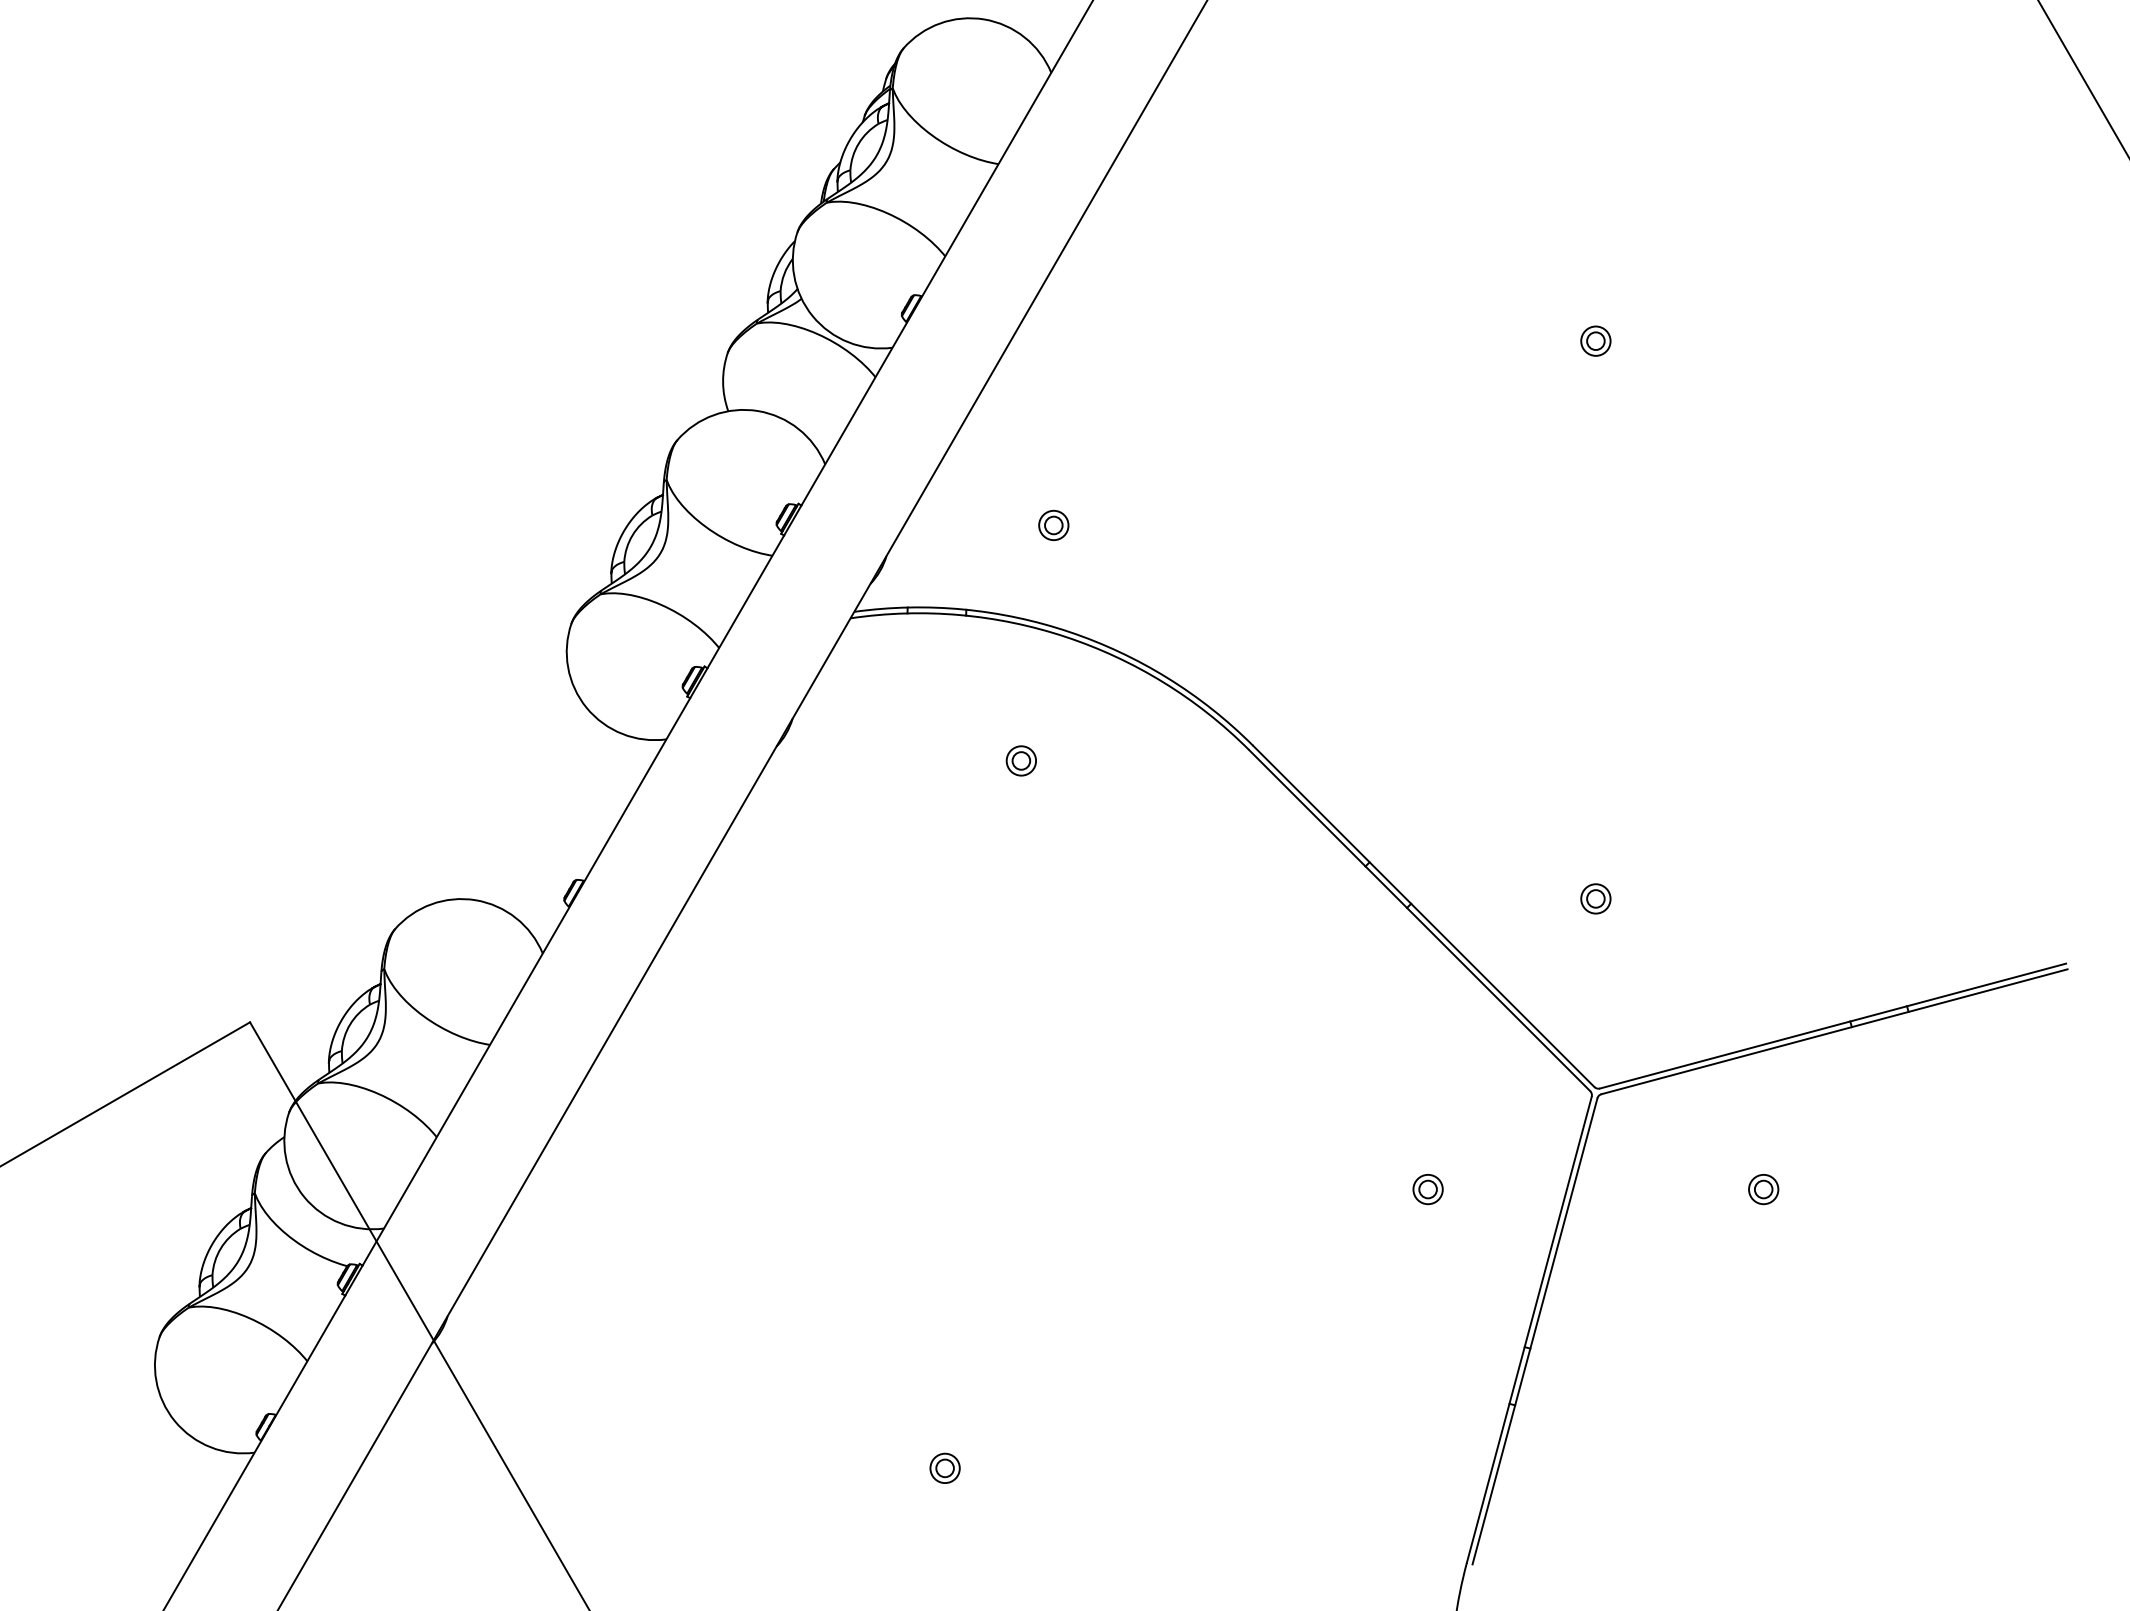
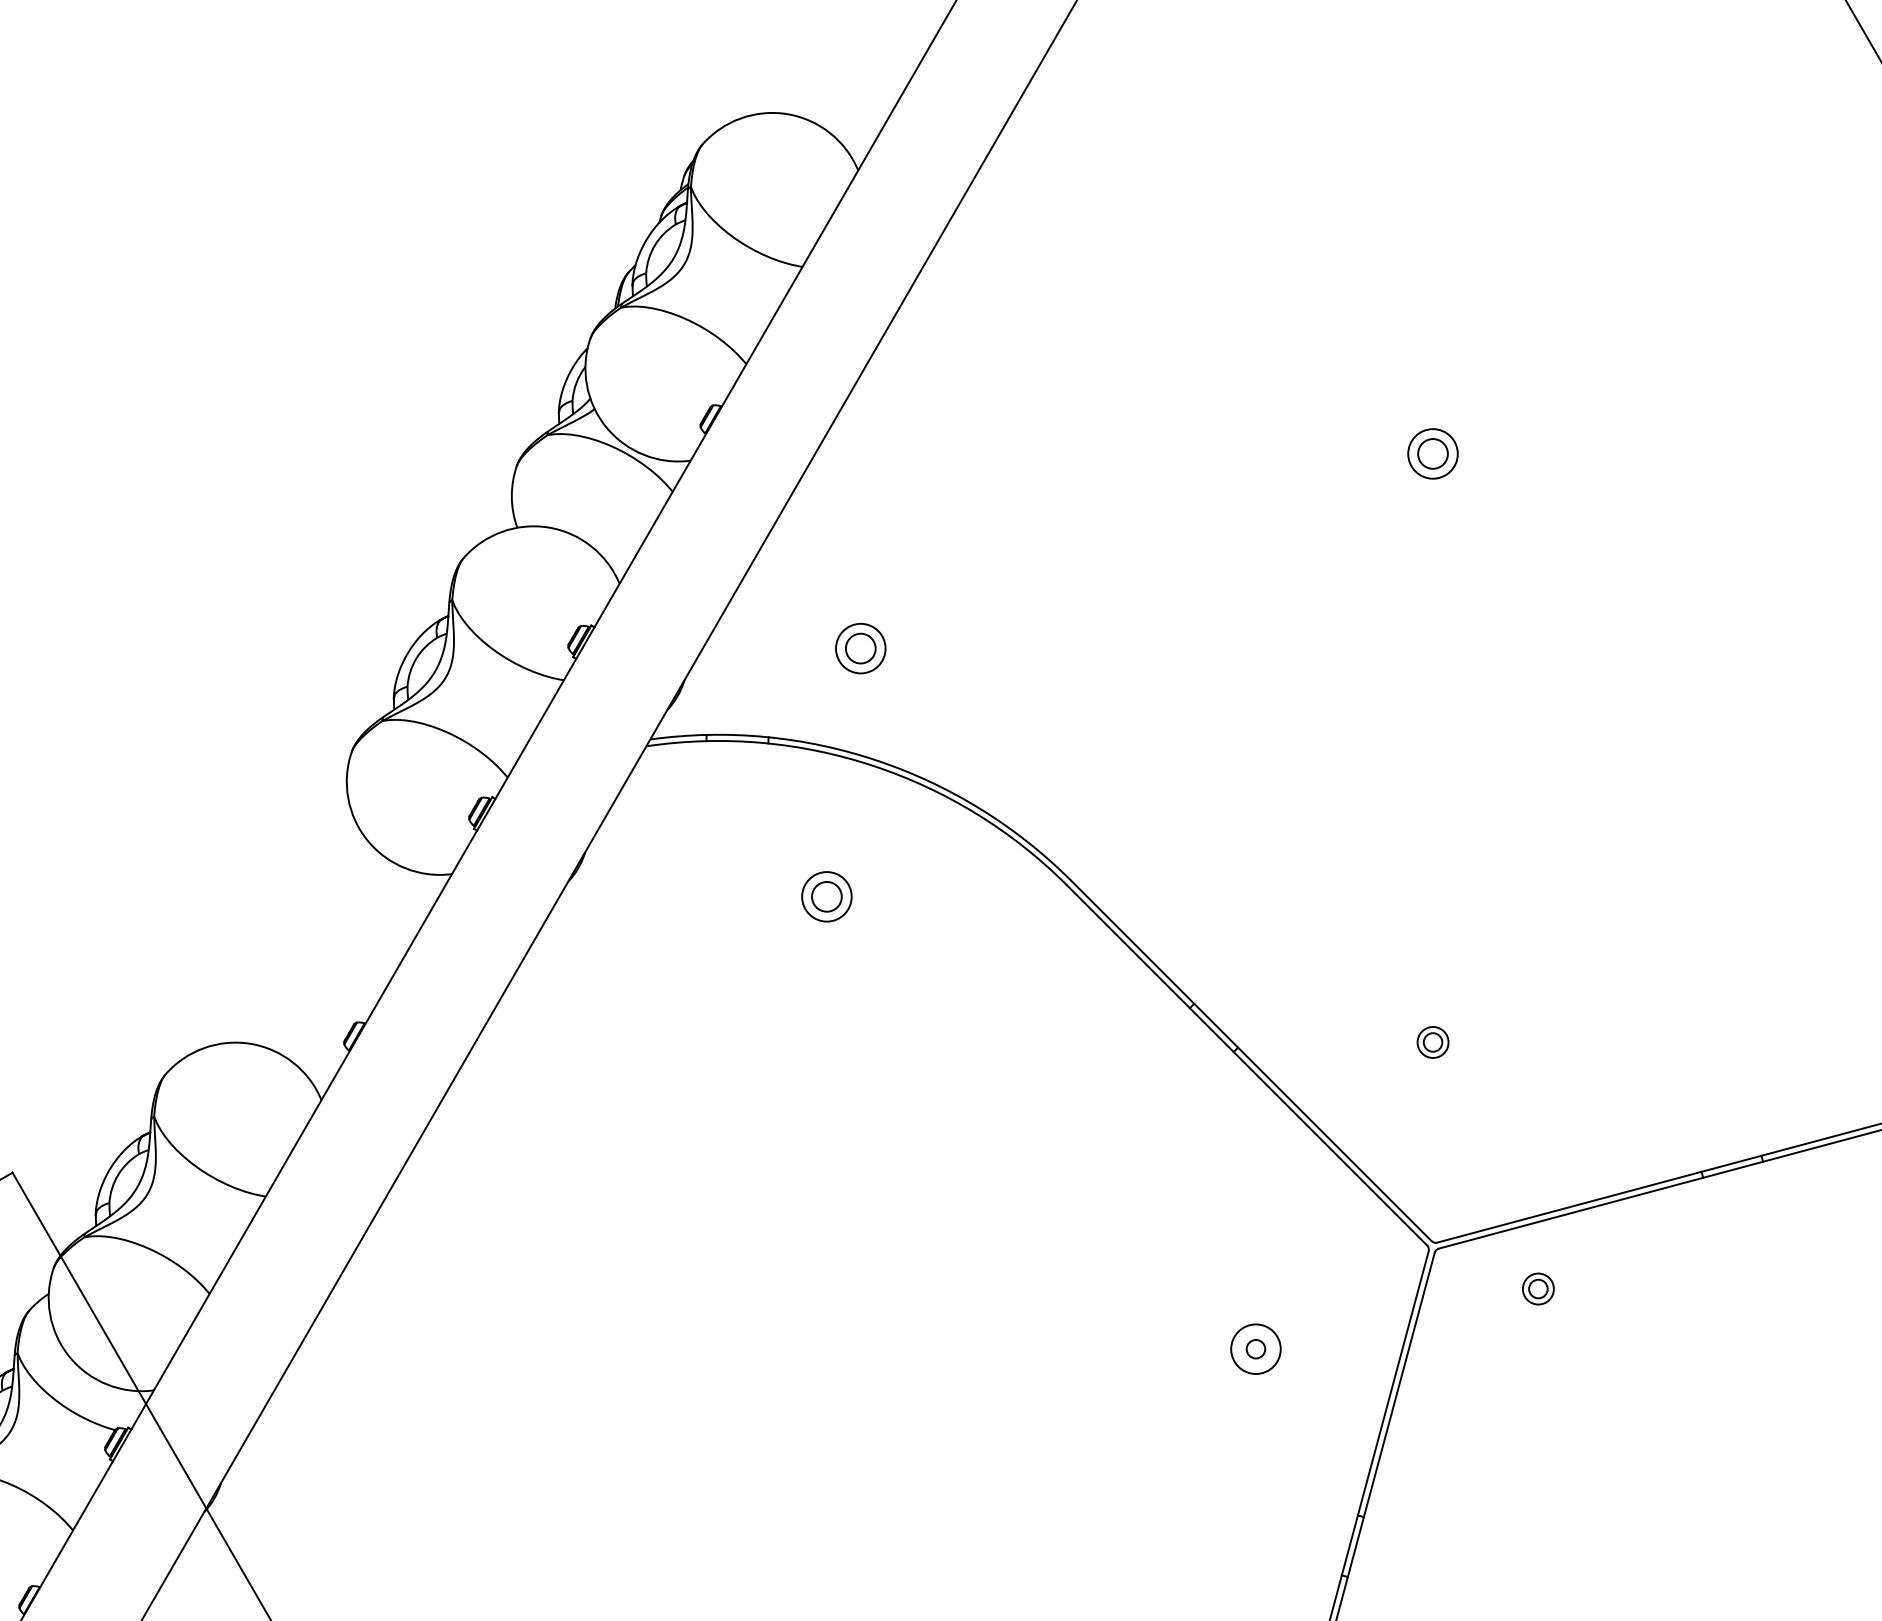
part: (1595, 340) -> (1432, 453), size x1.6
part: (1053, 524) -> (860, 647), size x1.6
part: (1020, 760) -> (825, 896), size x1.6
circle: (1427, 1189) -> (1255, 1349), size x1.6
part: (1763, 1189) -> (1538, 1289), moved

